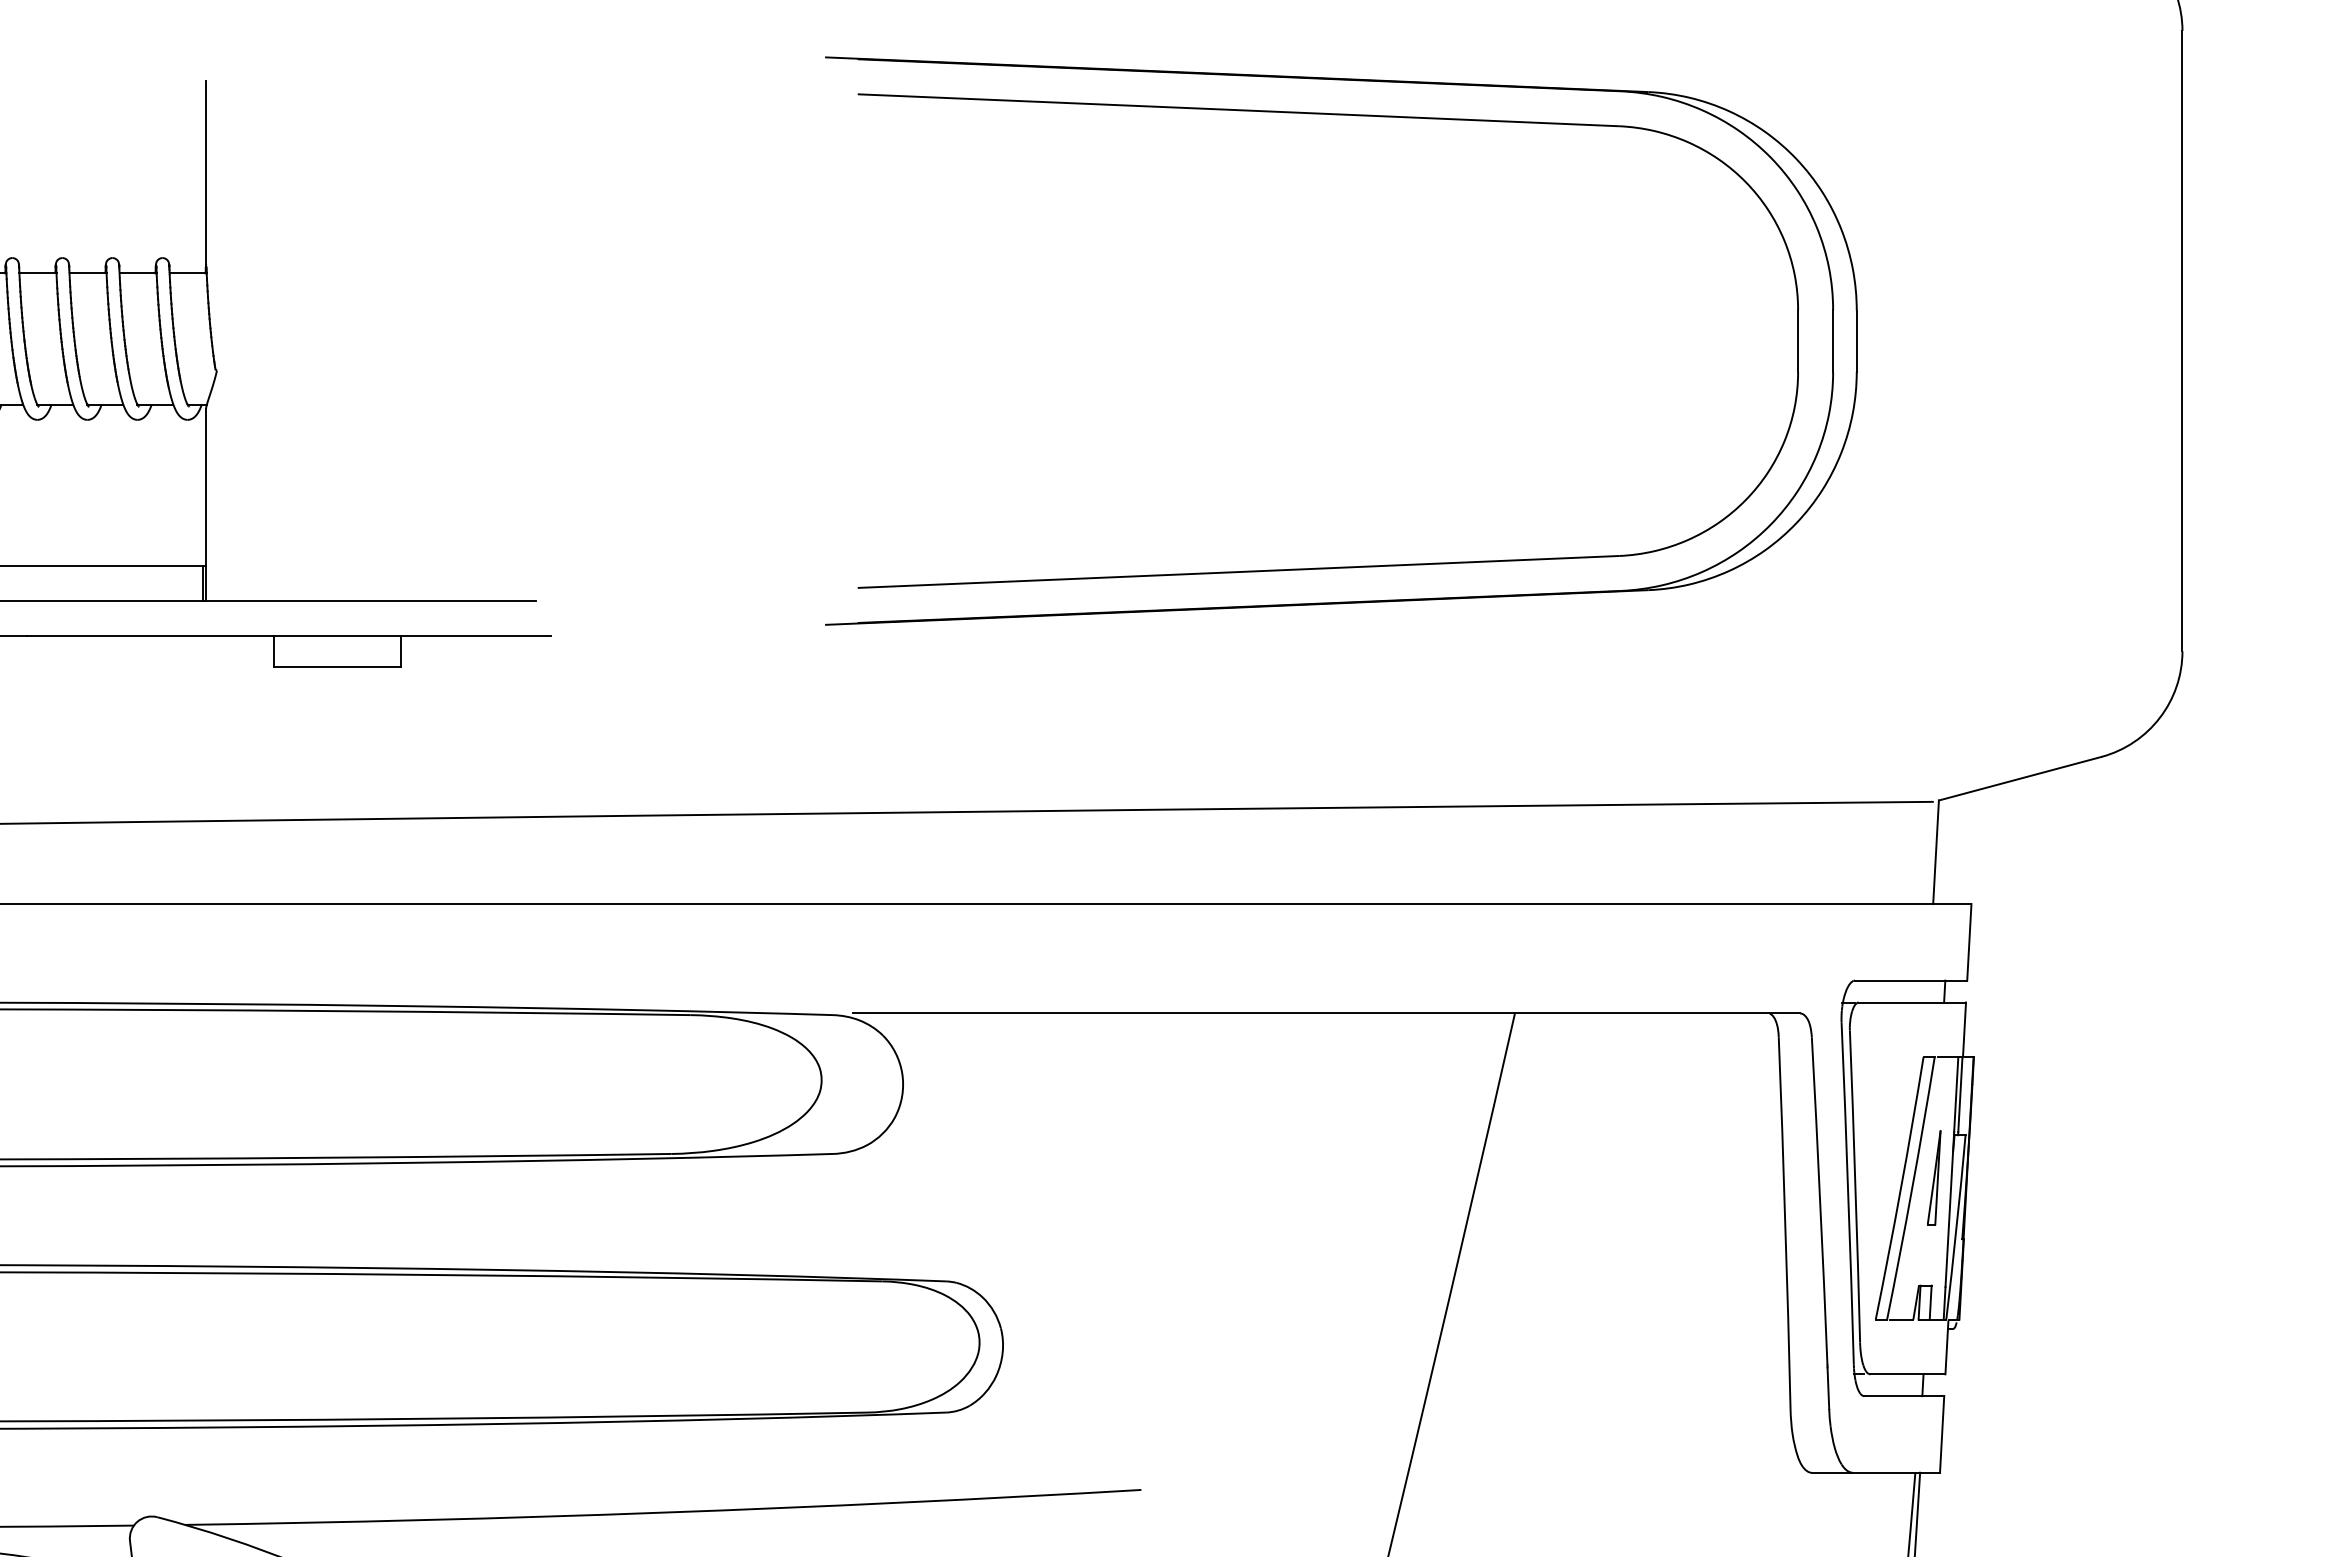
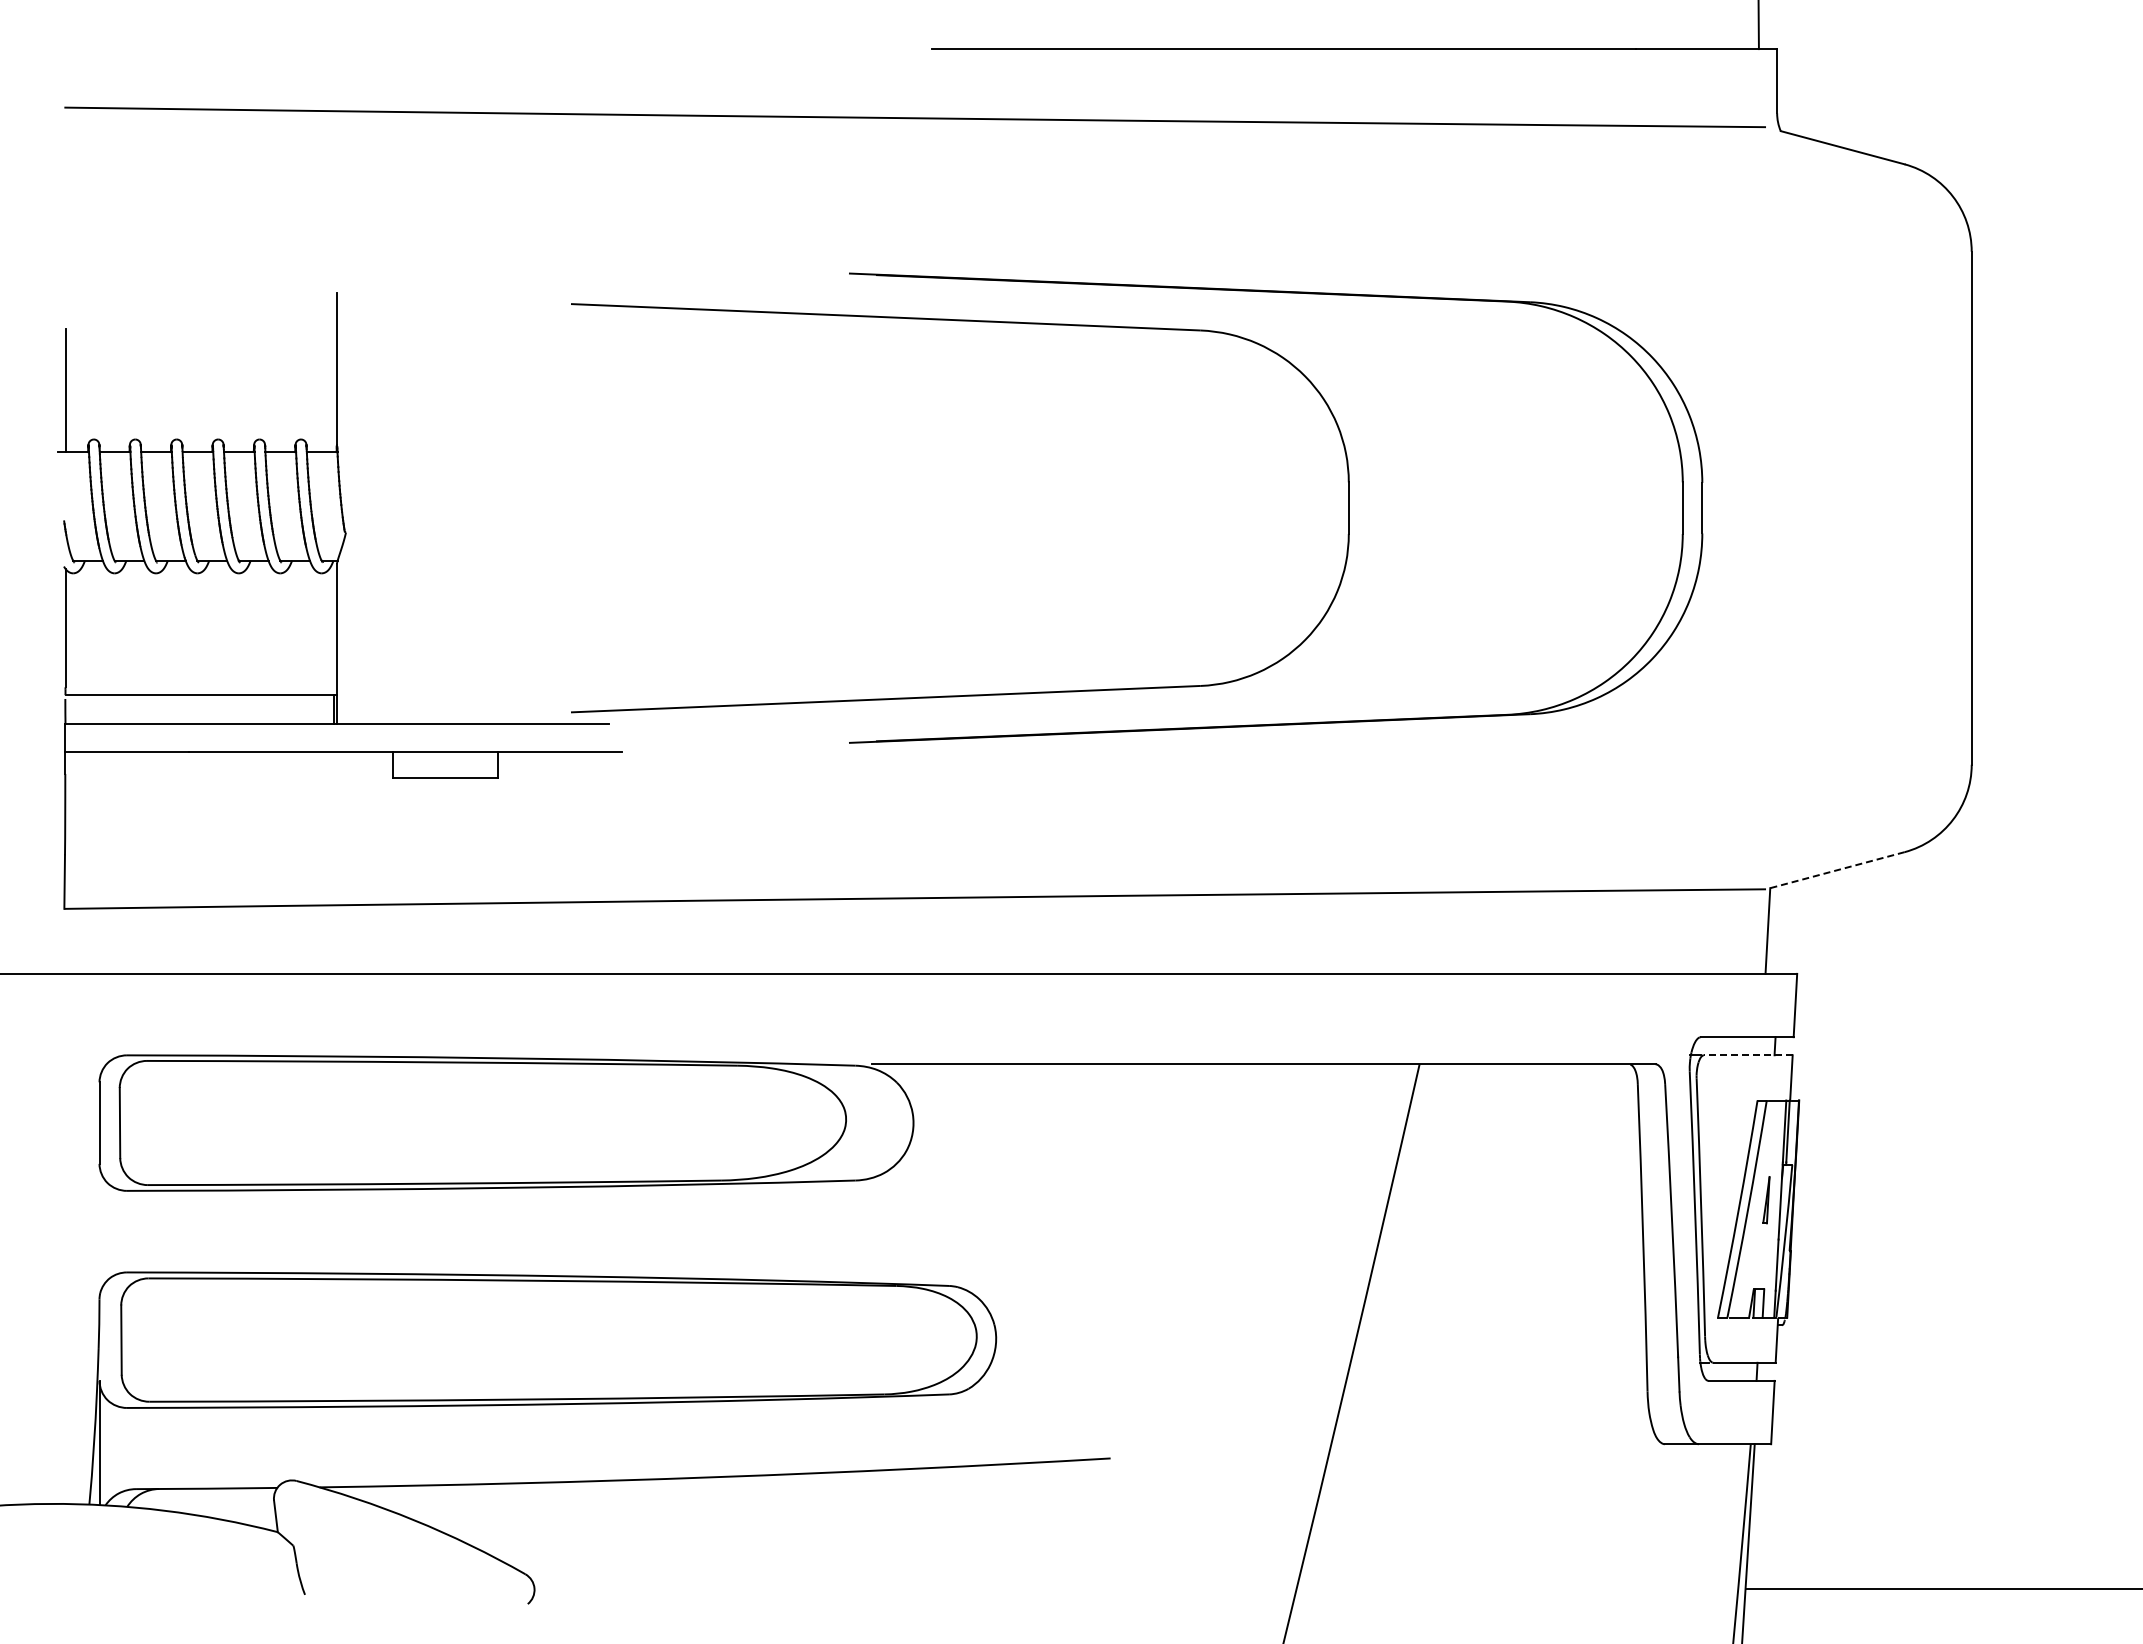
part: (1335, 566) -> (966, 694), moved
line: (2020, 779) -> (1837, 870), solid -> dashed
line: (1911, 1002) -> (1747, 1055), solid -> dashed
part: (1934, 1176) -> (1766, 1199), size x0.6

